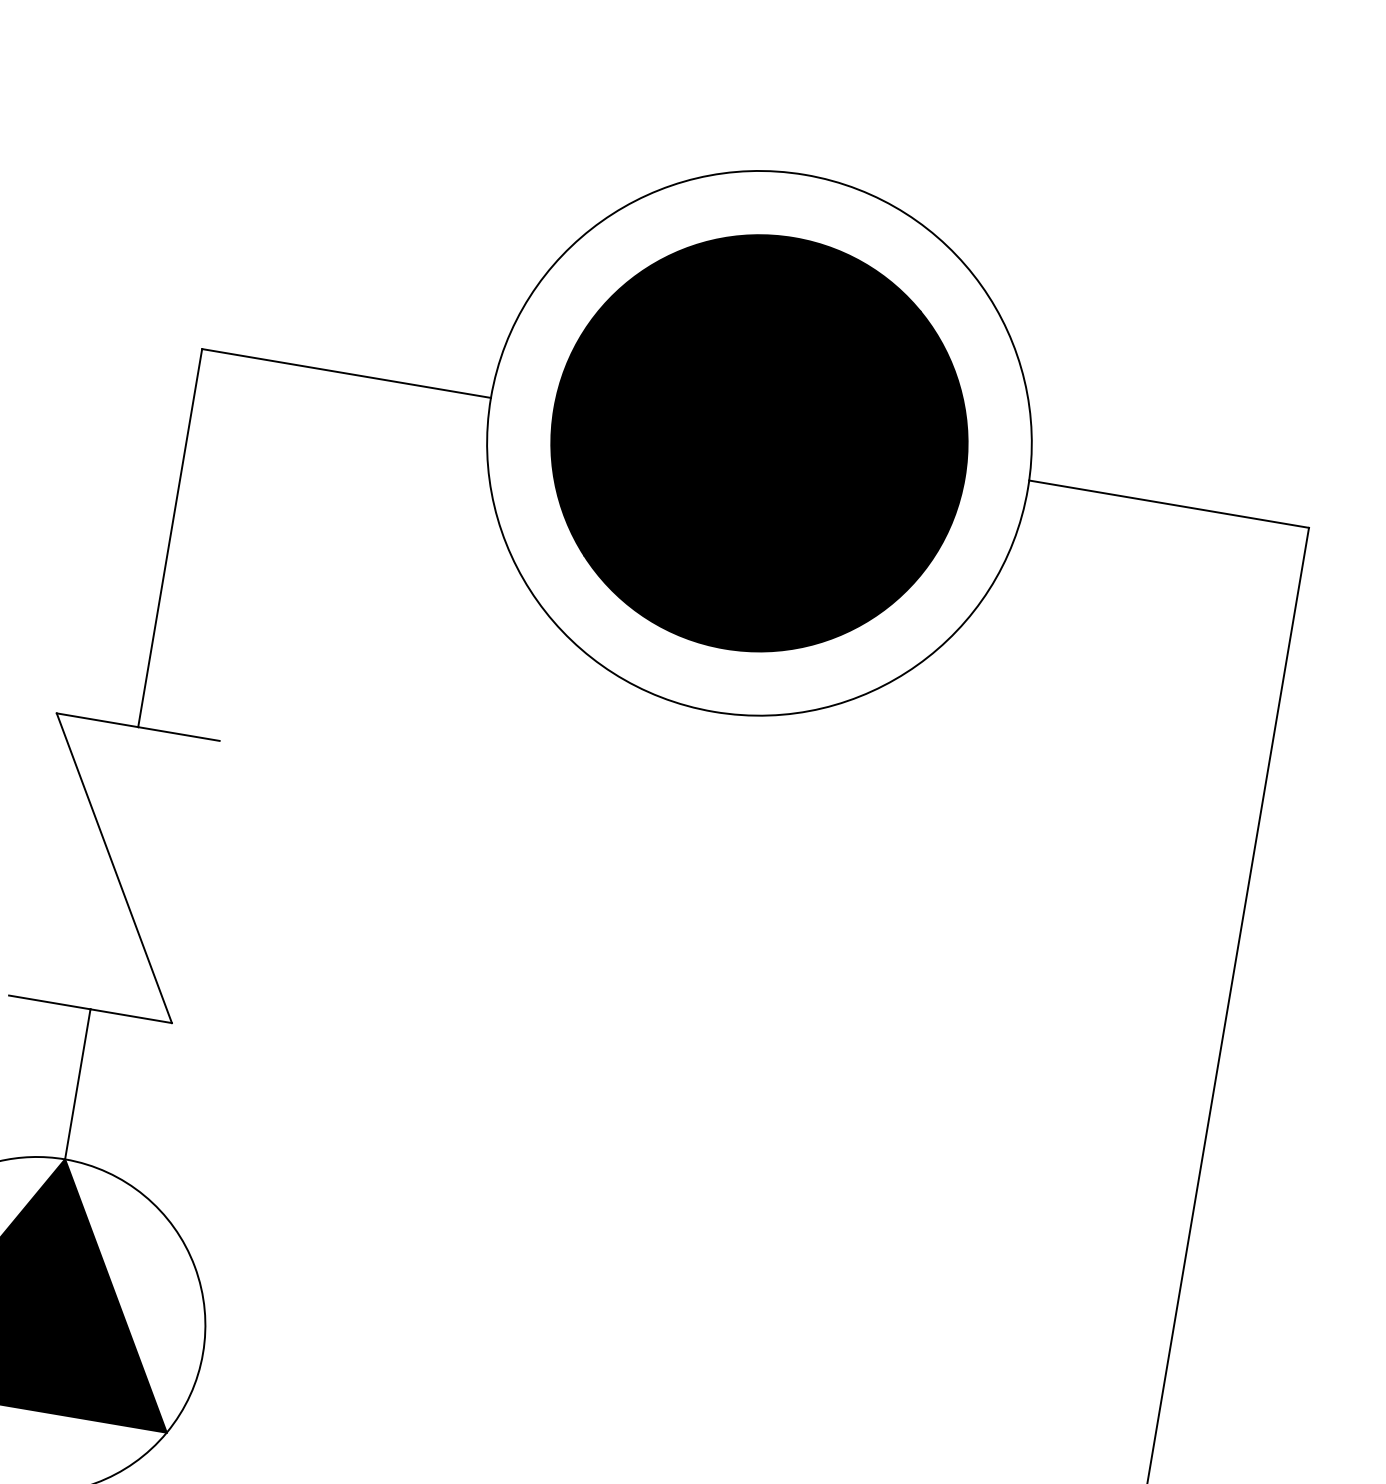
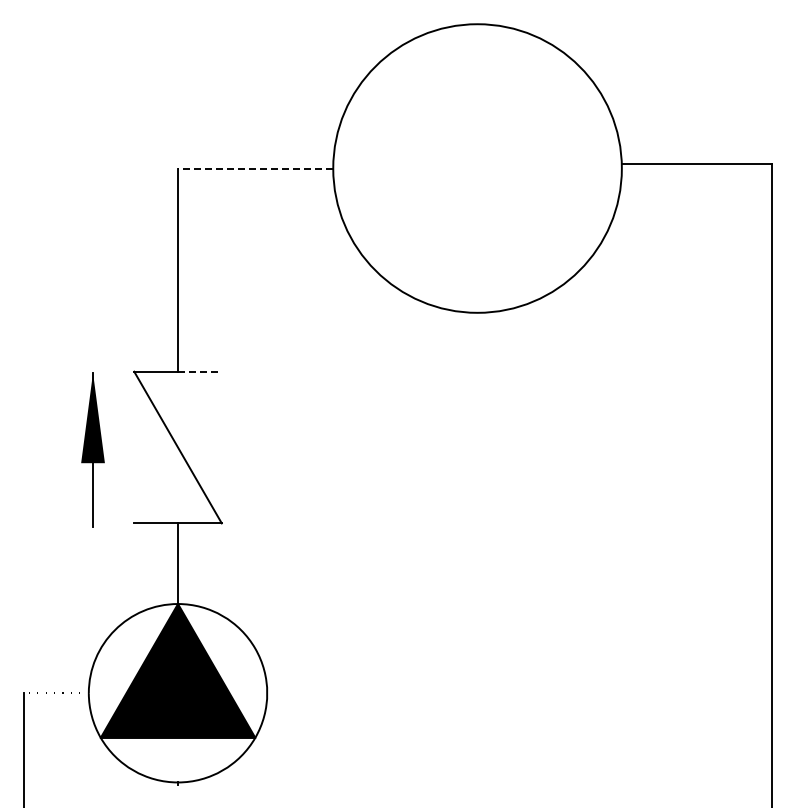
line: (346, 373) -> (255, 168), solid -> dashed
part: (759, 443) -> (477, 168), removed
line: (178, 733) -> (199, 371), solid -> dashed

